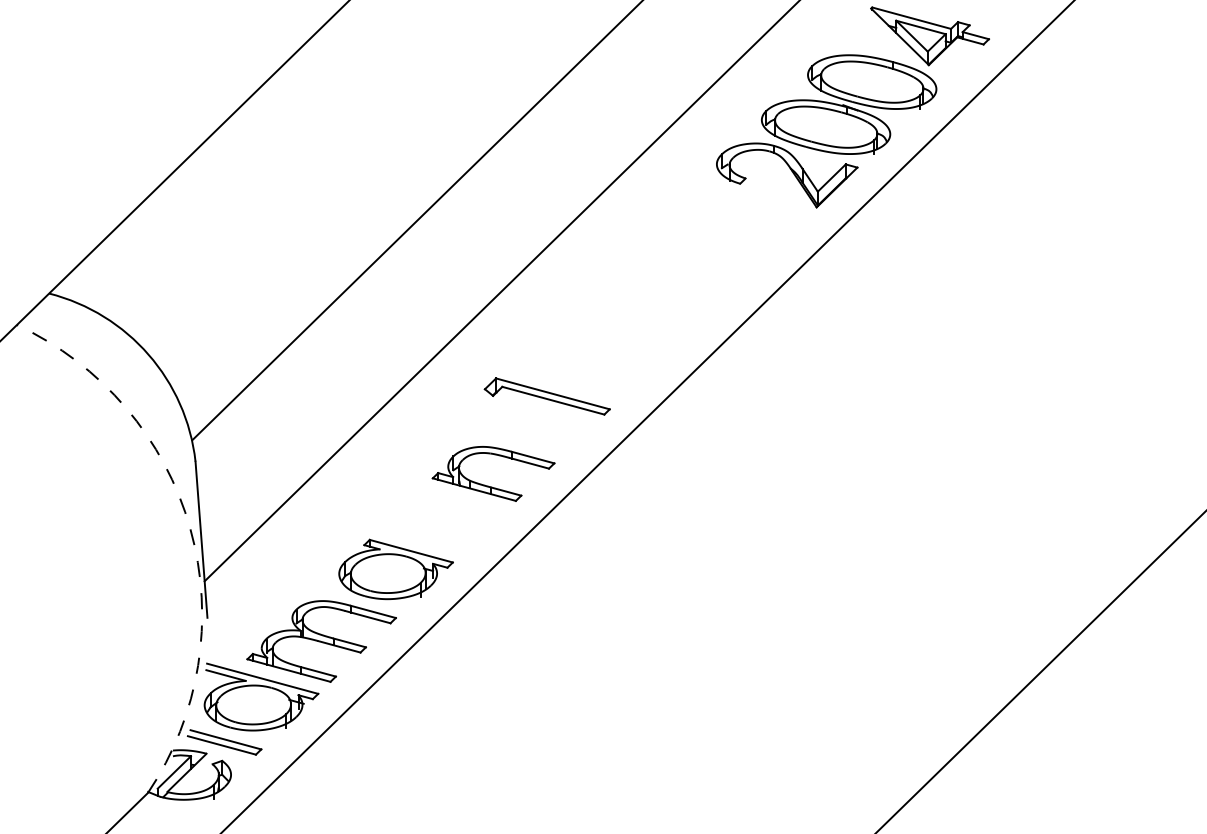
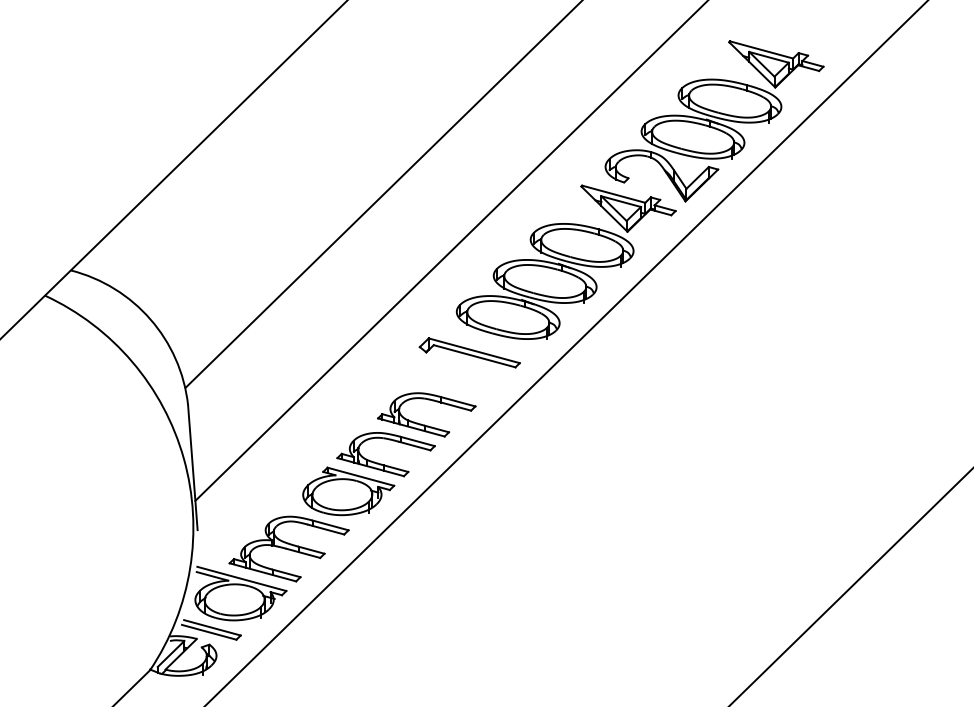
part: (666, 282) -> (565, 261), added
arc: (189, 528) -> (183, 458), dashed -> solid
part: (437, 534) -> (381, 463), added

